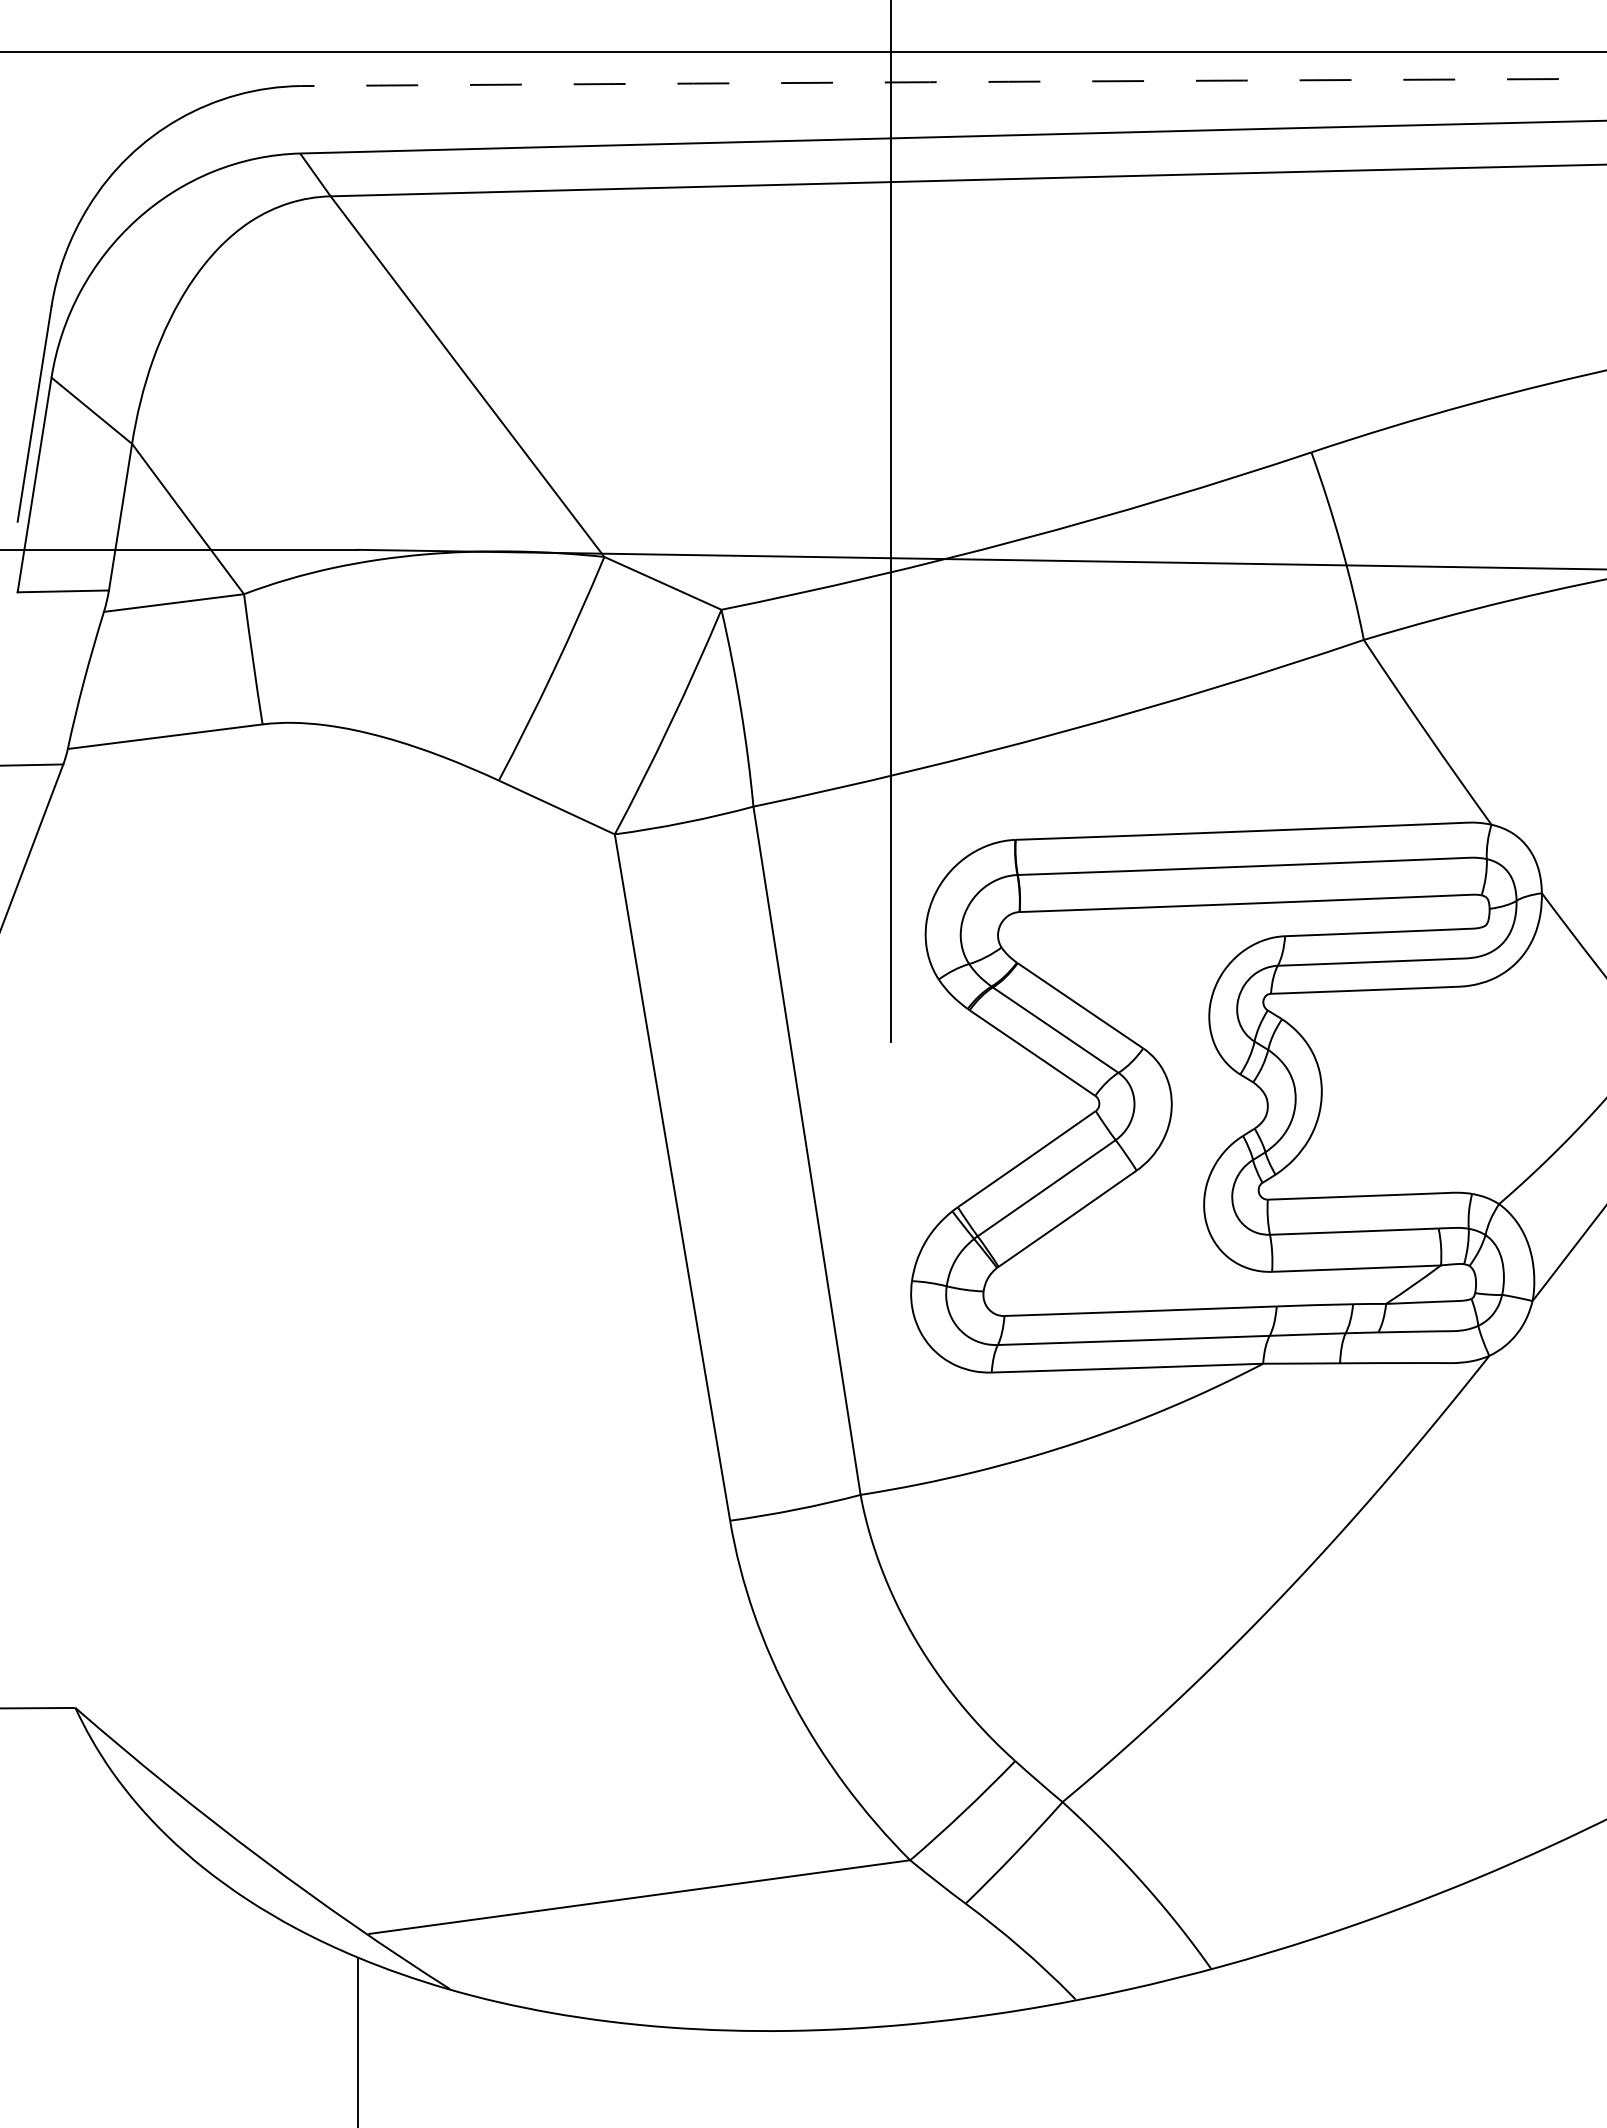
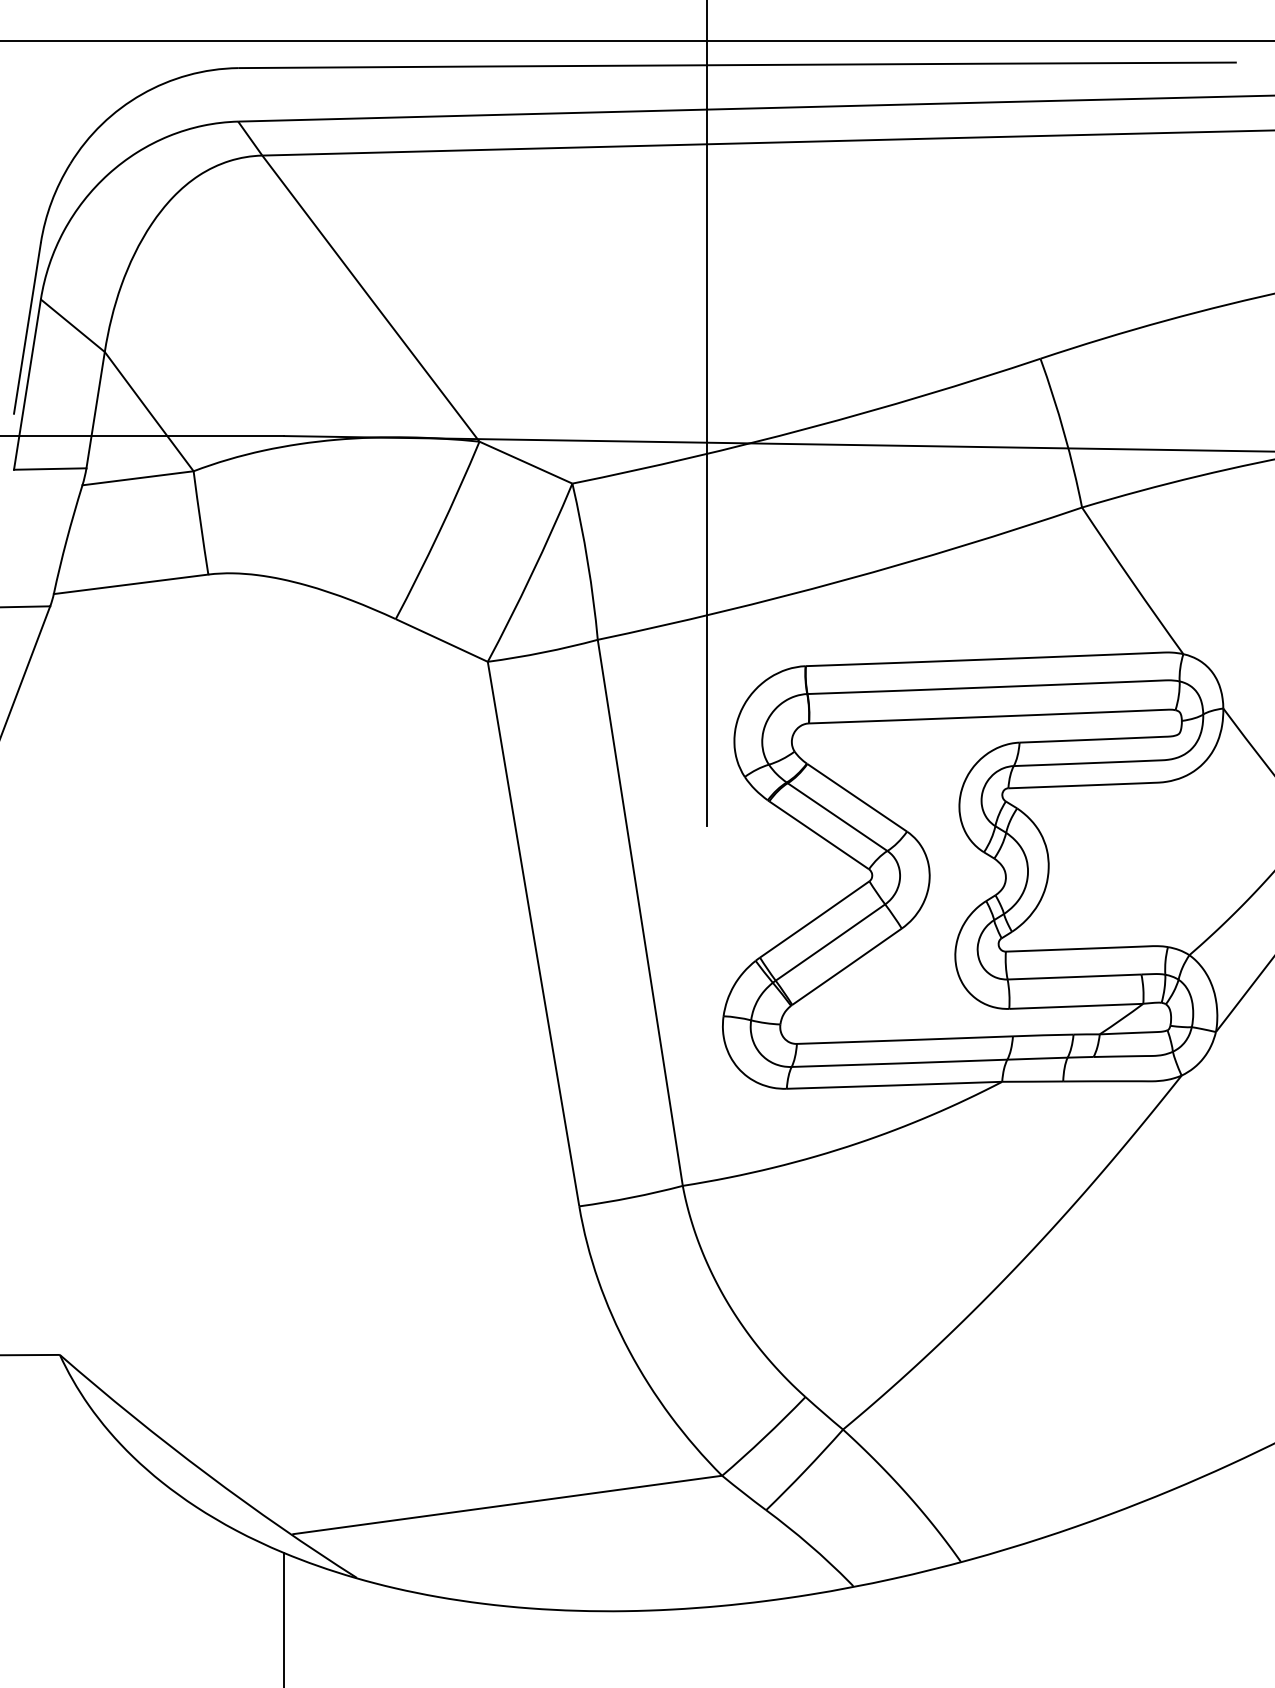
arc: (929, 82) -> (737, 65), dashed -> solid

